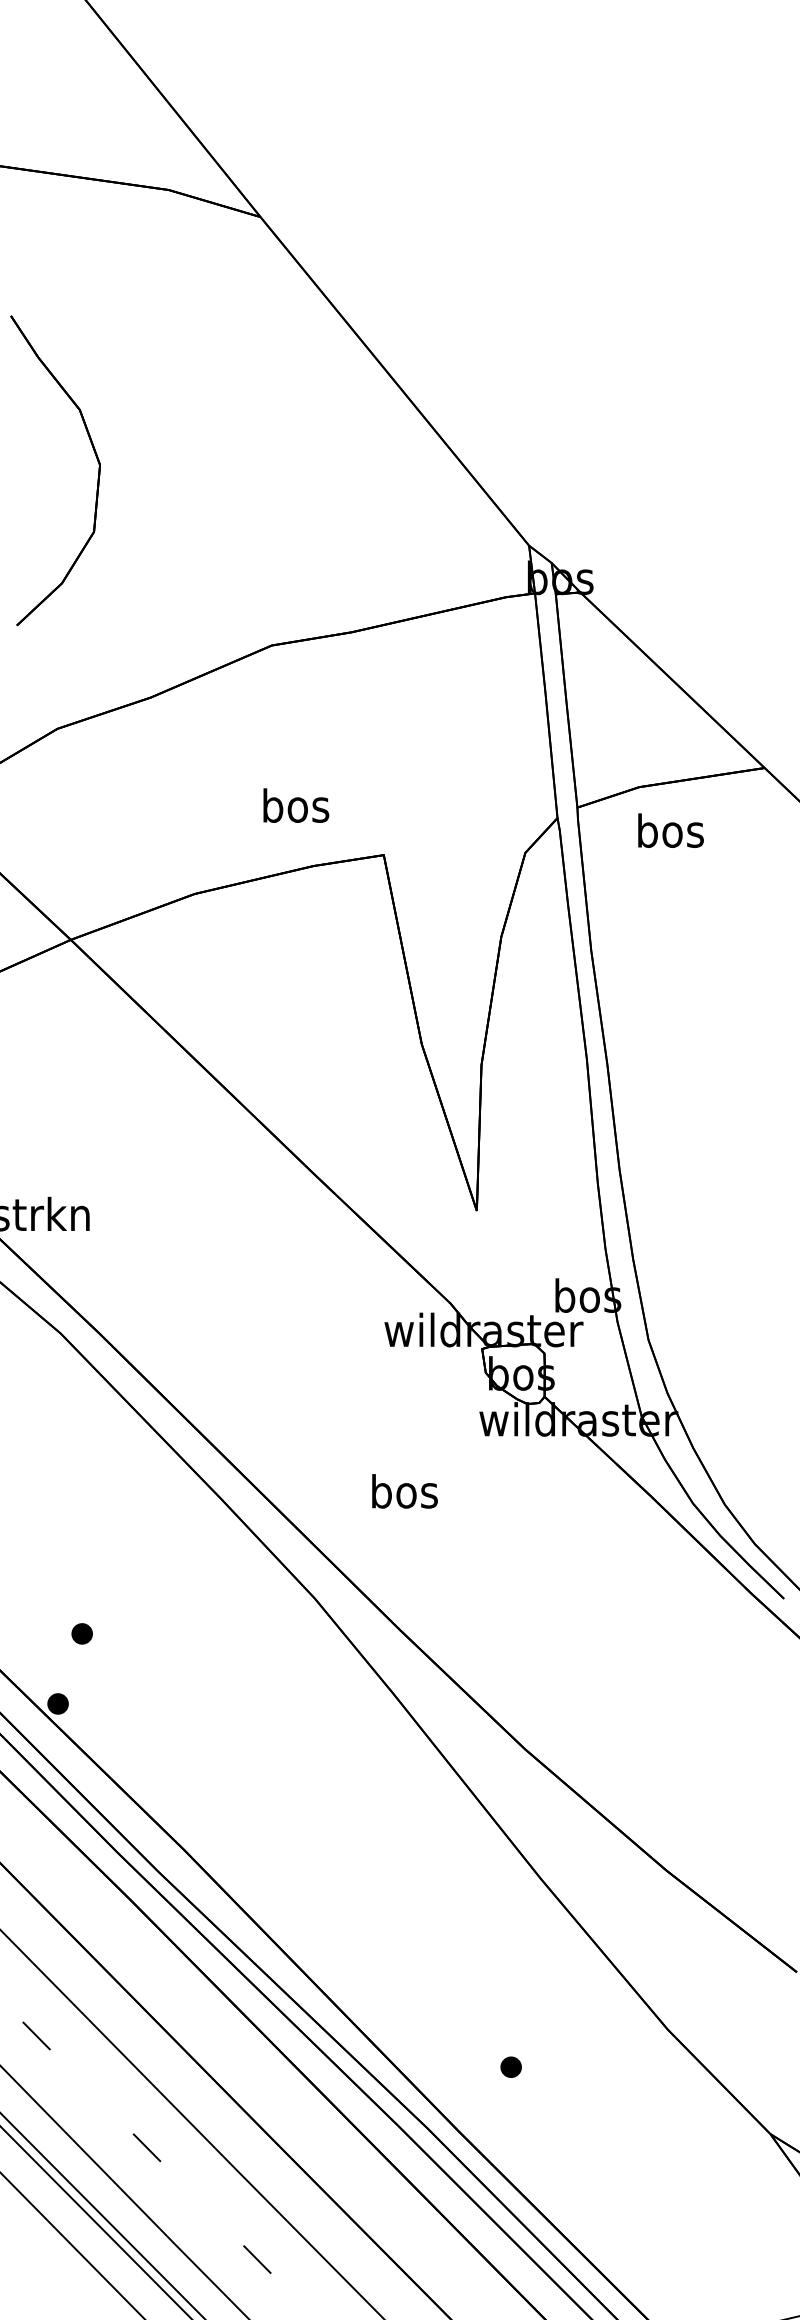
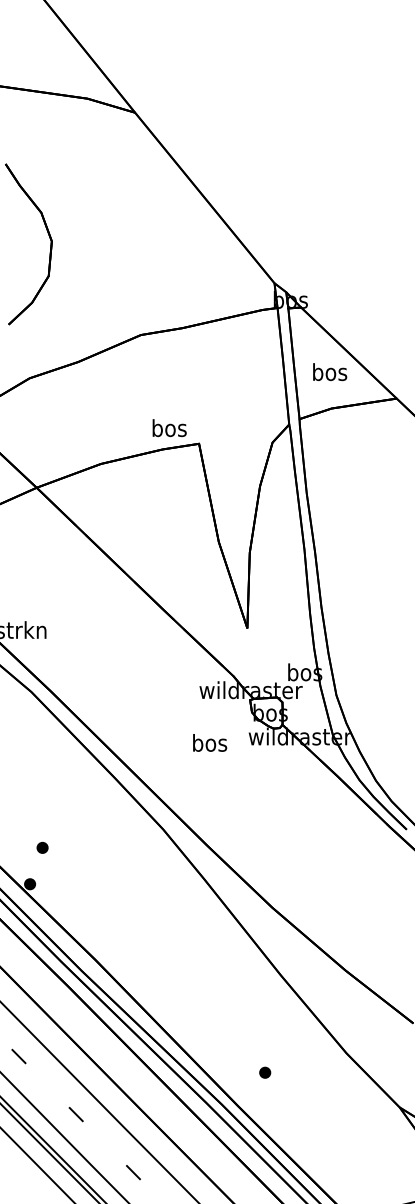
text: (295, 806) -> (169, 428), moved
text: (671, 831) -> (330, 372), moved
text: (405, 1490) -> (210, 742), moved

